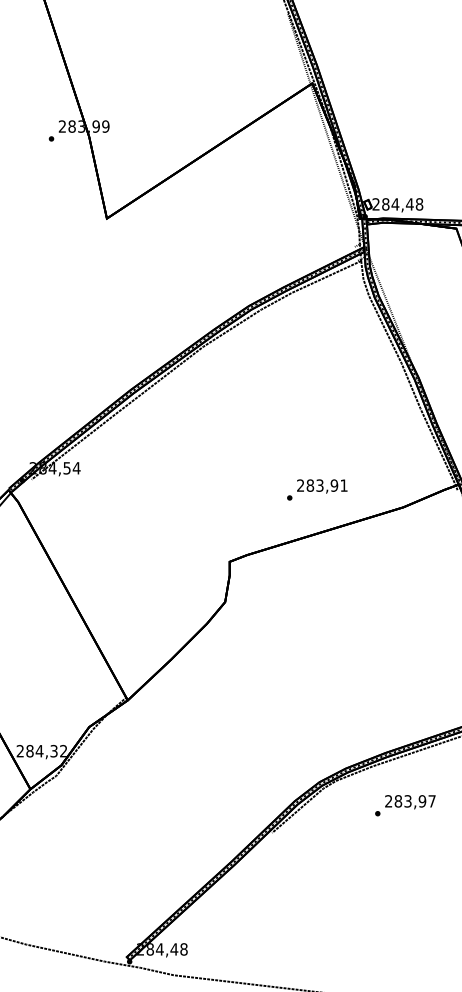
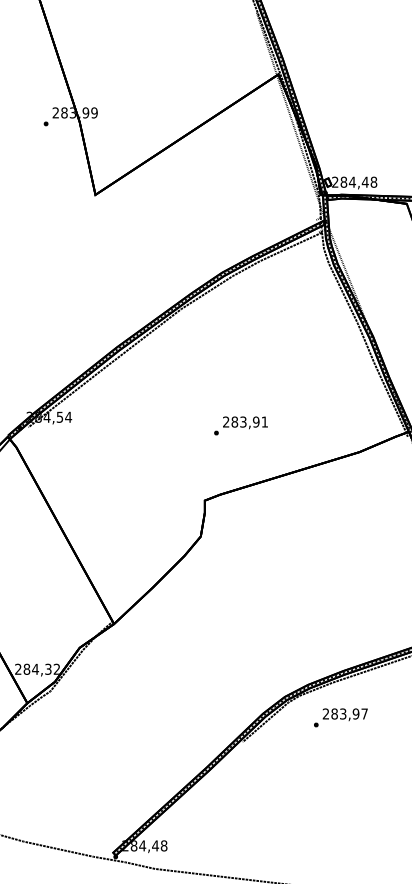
text: (317, 489) -> (241, 425), moved
text: (405, 805) -> (340, 717), moved

